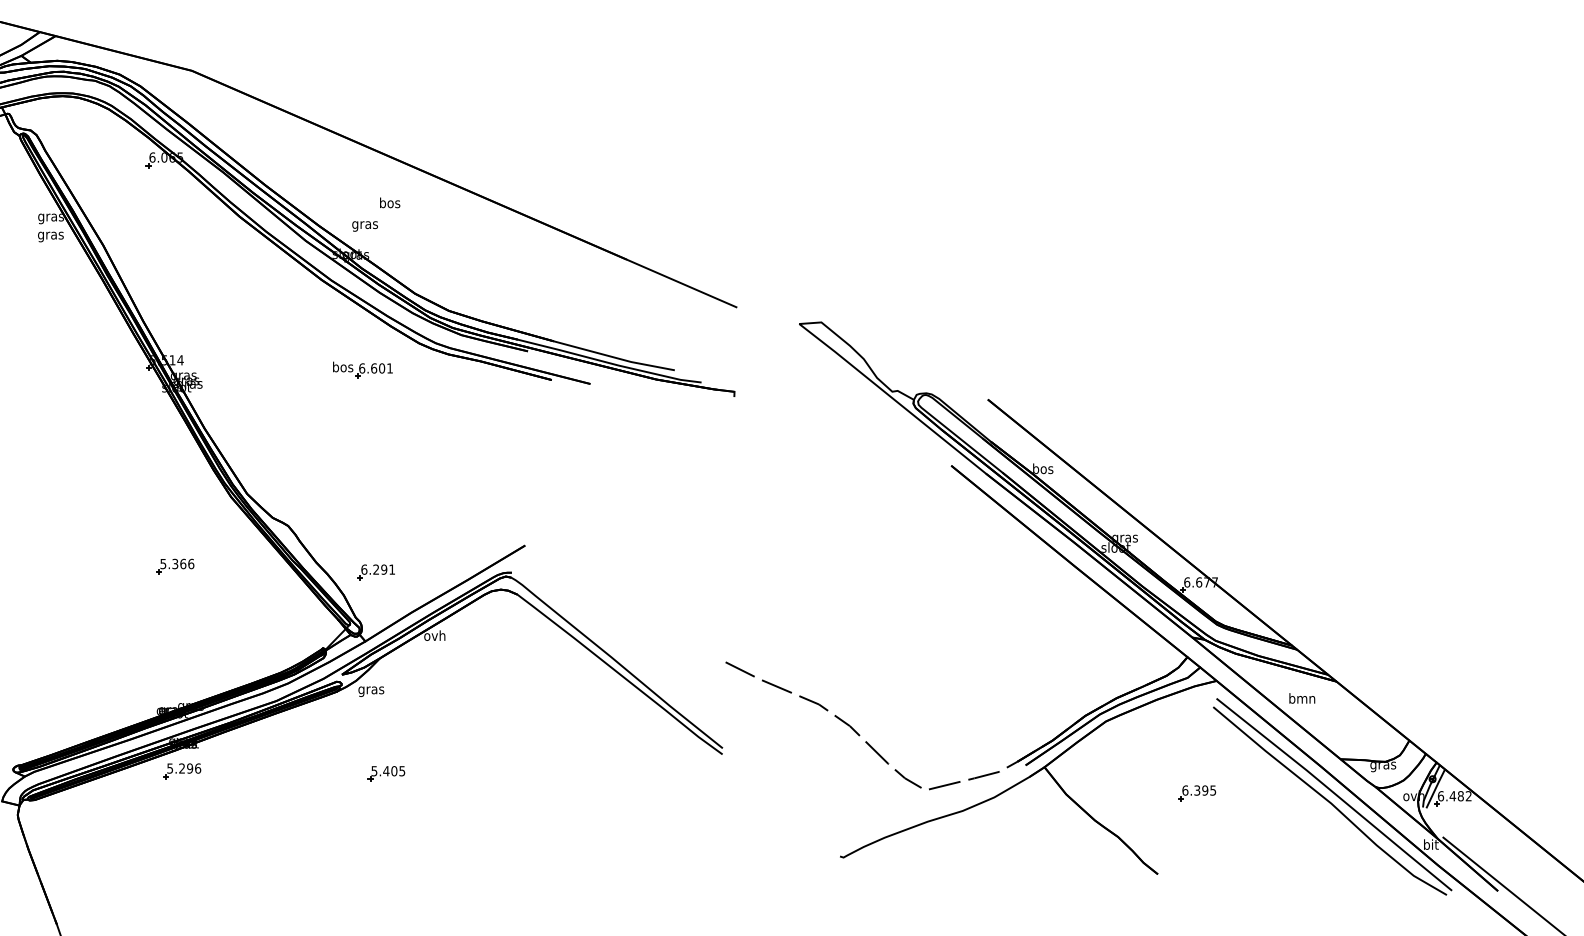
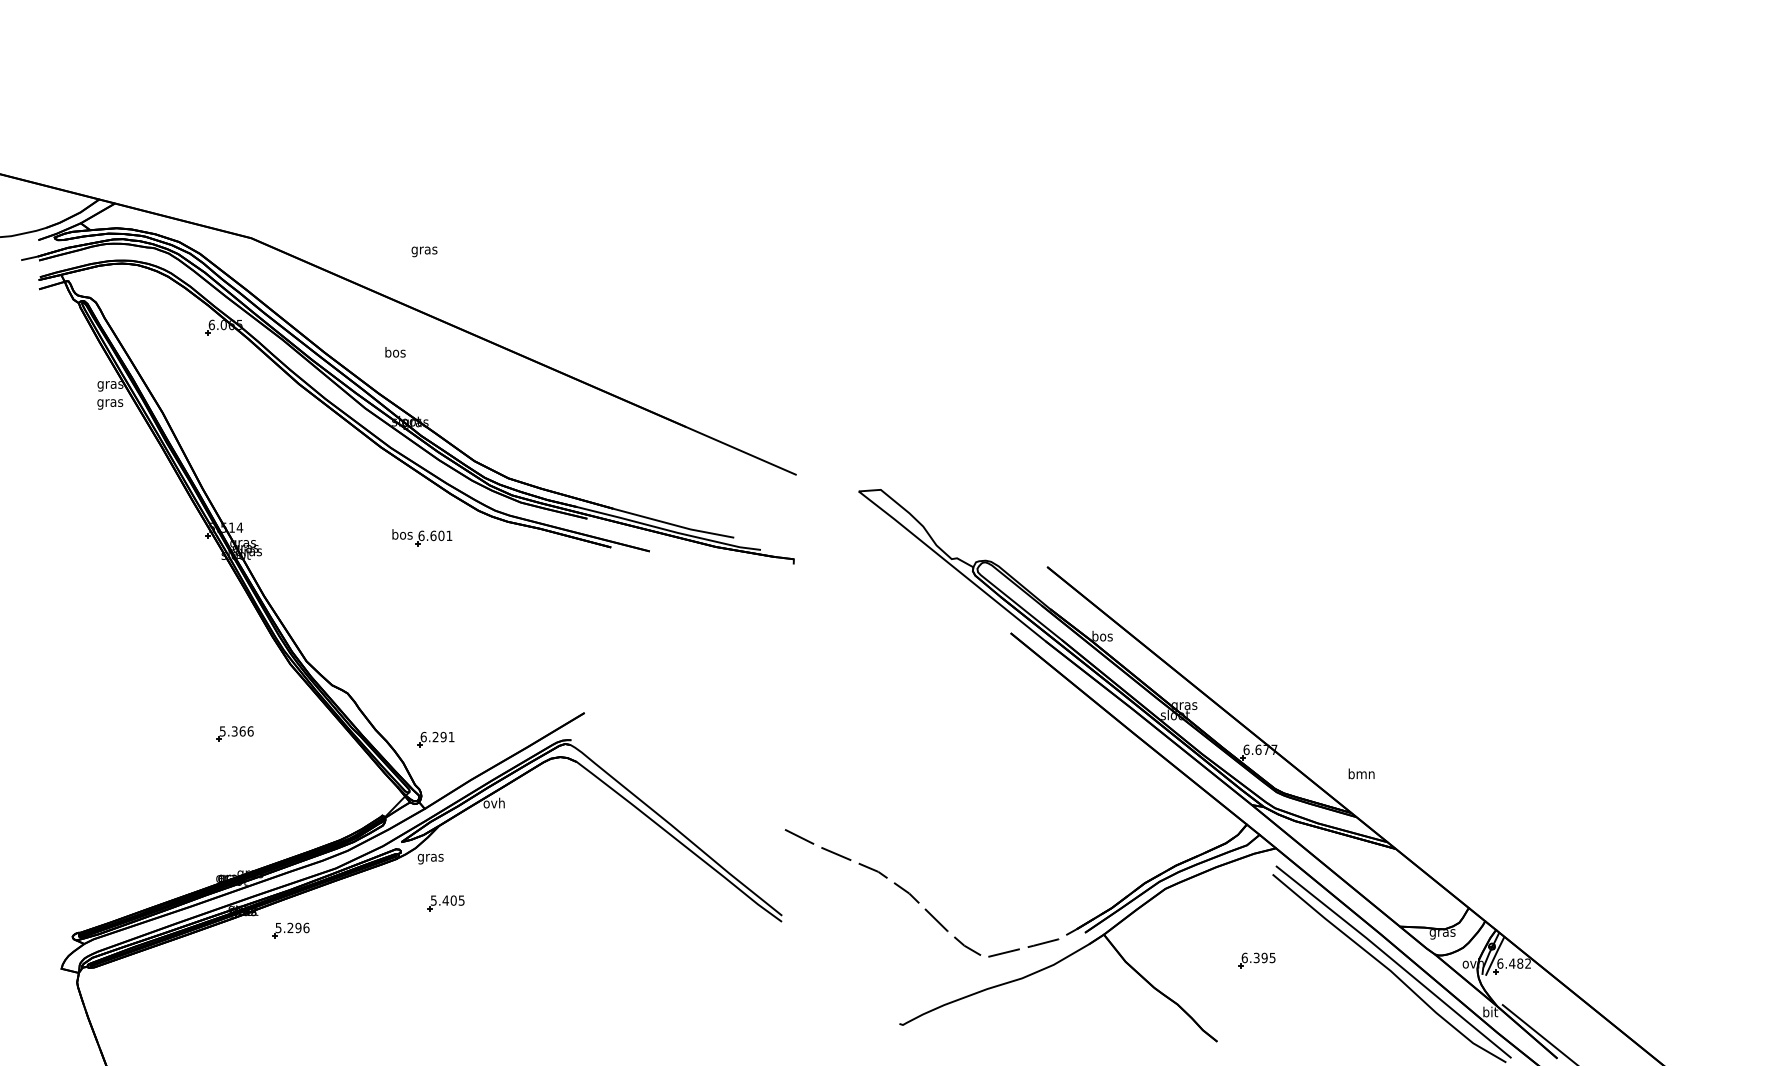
text: (390, 203) -> (395, 352), moved
text: (365, 226) -> (424, 251), moved
text: (1302, 698) -> (1361, 773), moved
part: (182, 771) -> (290, 930), moved
part: (386, 774) -> (445, 903), moved

